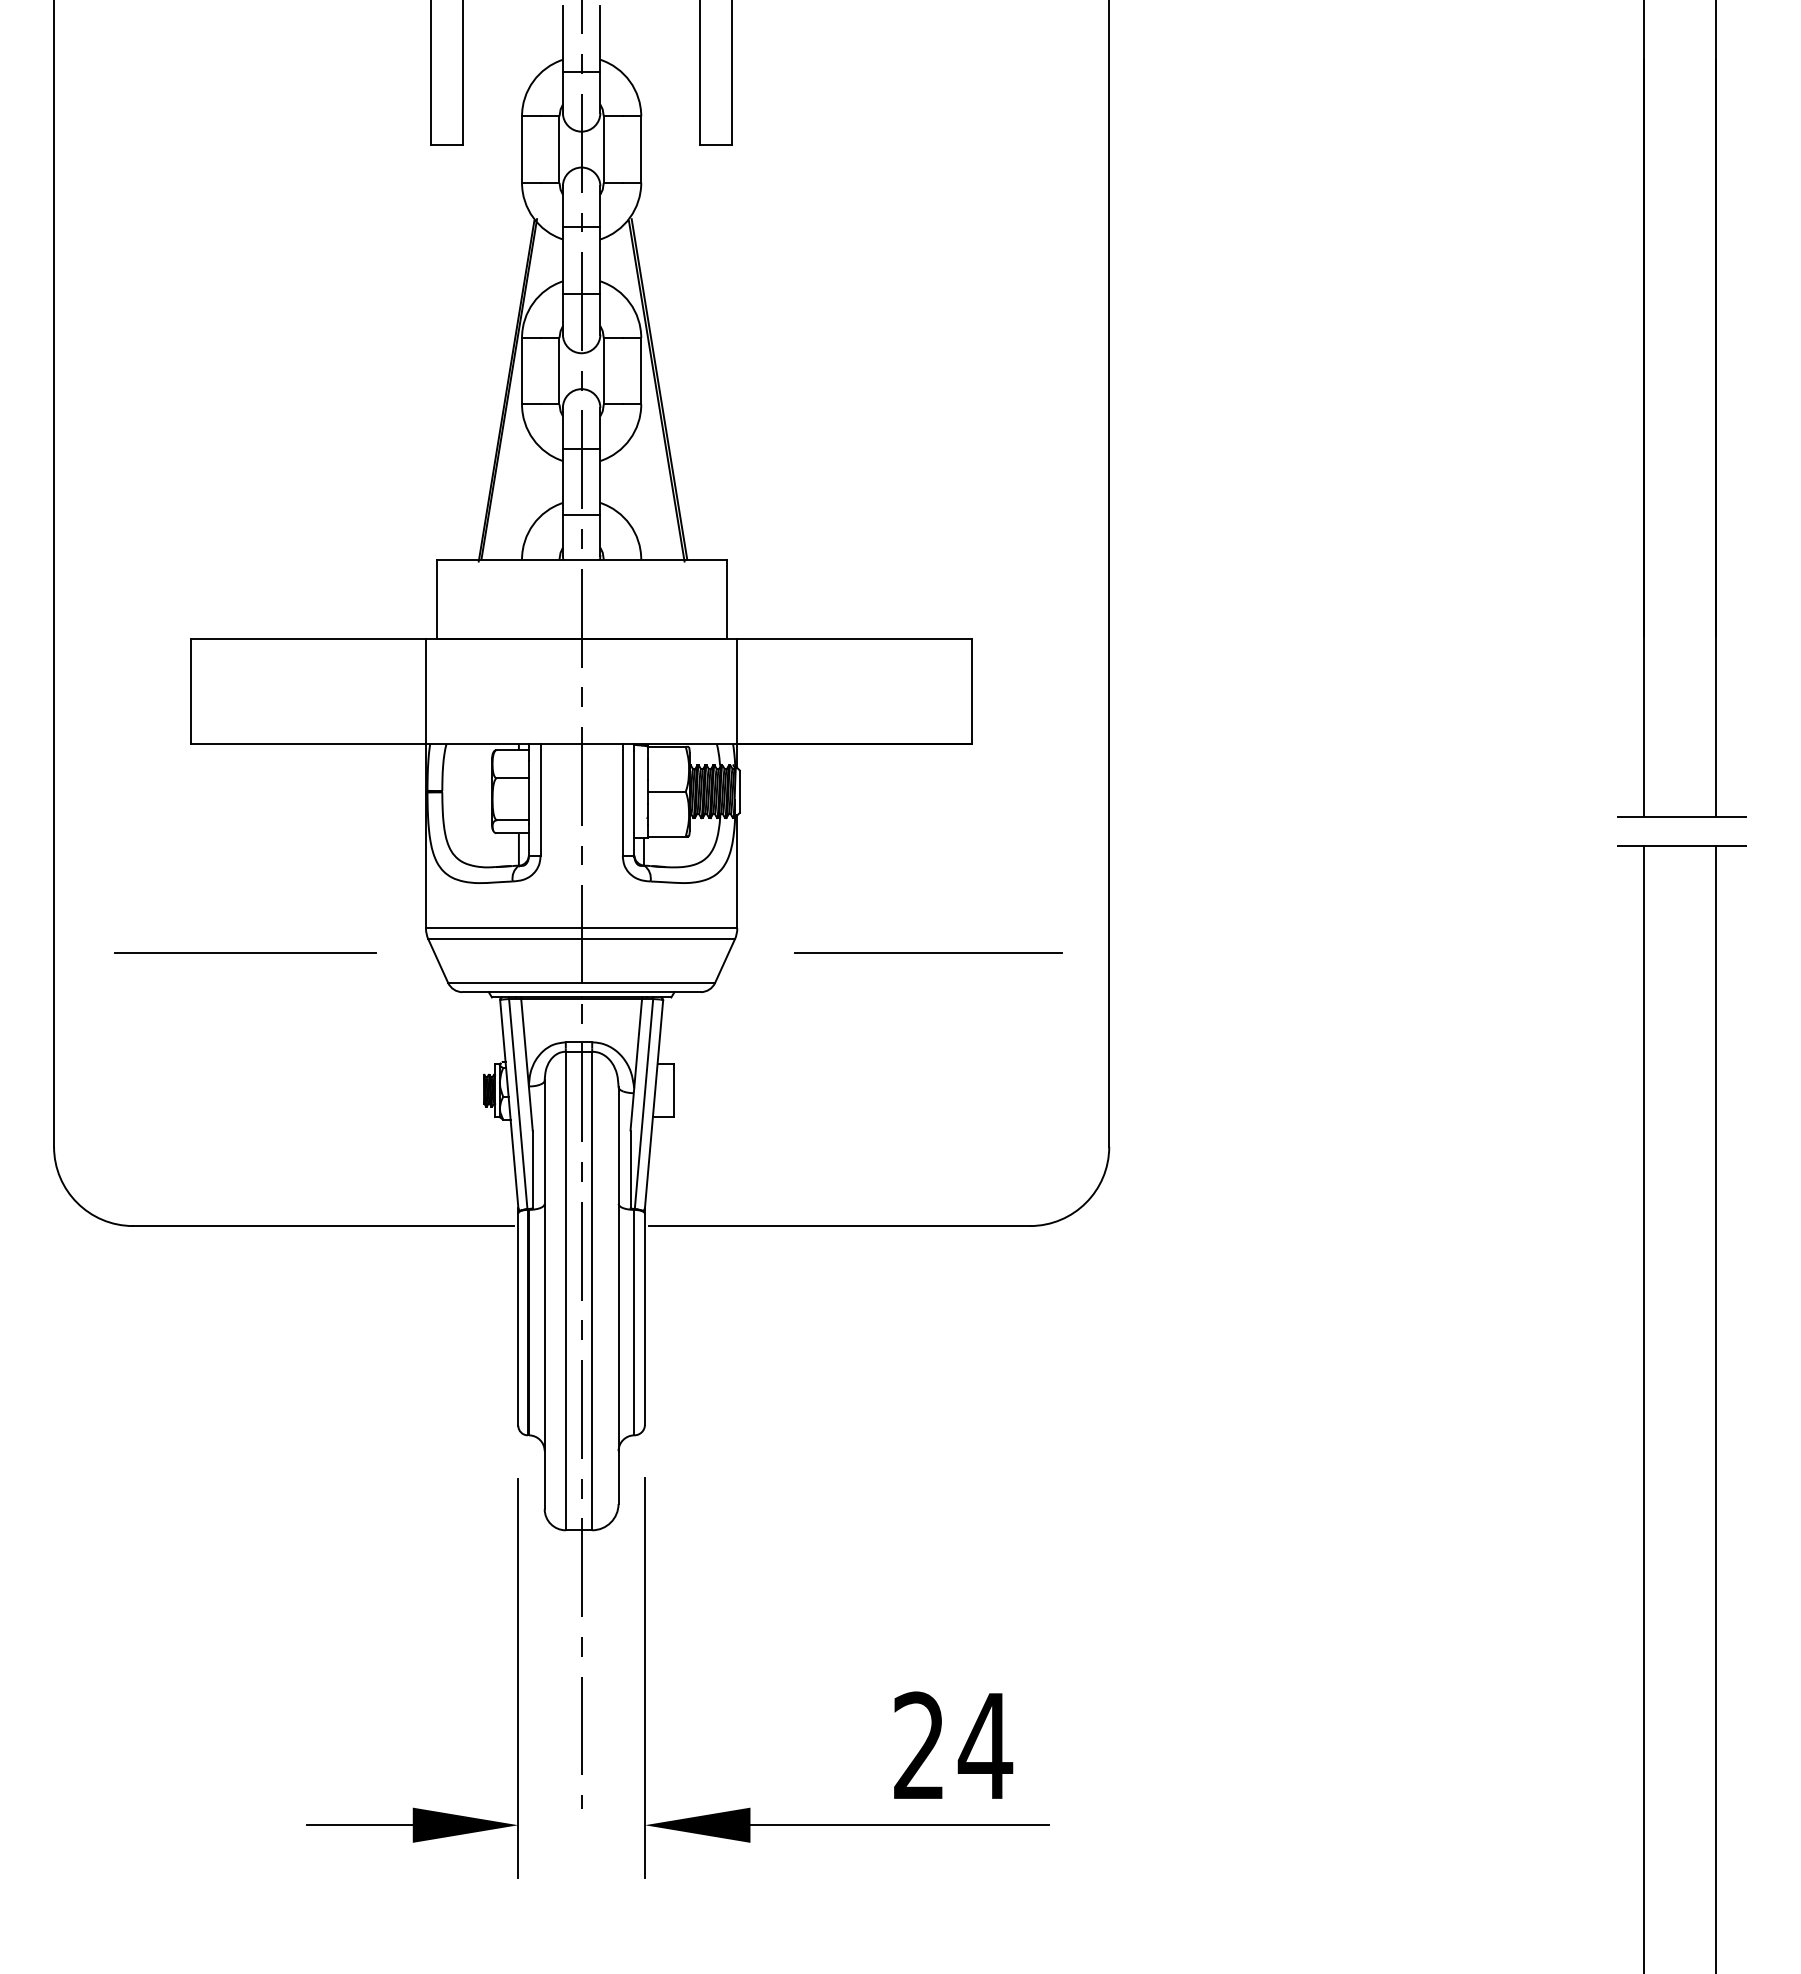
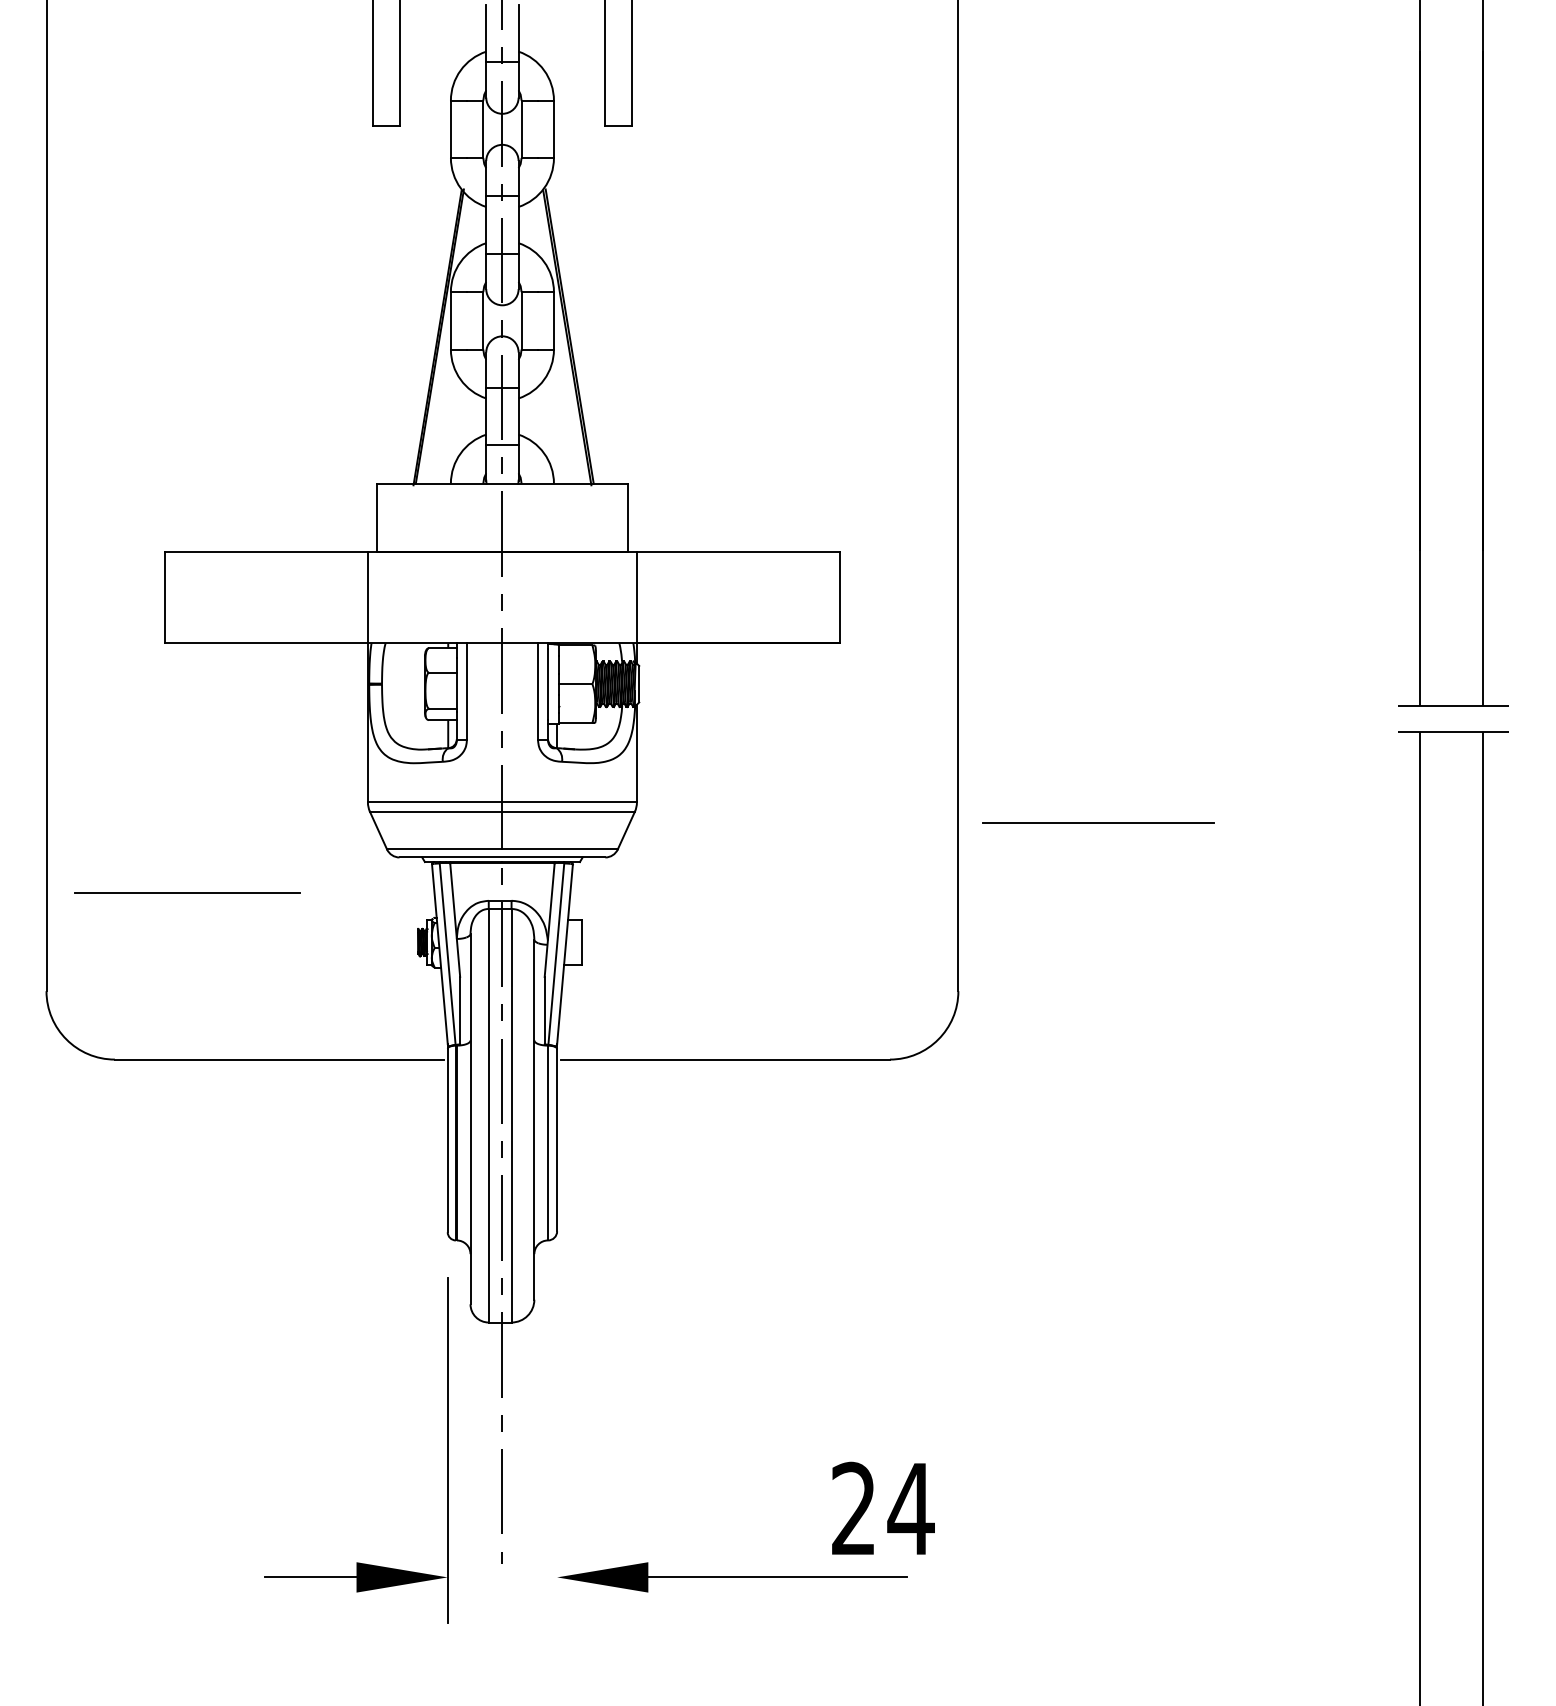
line: (245, 952) -> (186, 893), moved
line: (928, 952) -> (1098, 823), moved
line: (644, 1677) -> (556, 1449), removed
text: (953, 1744) -> (883, 1507), moved

